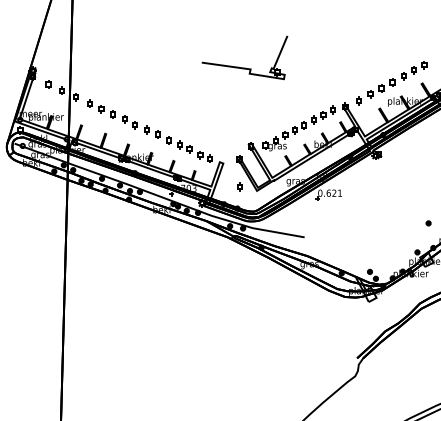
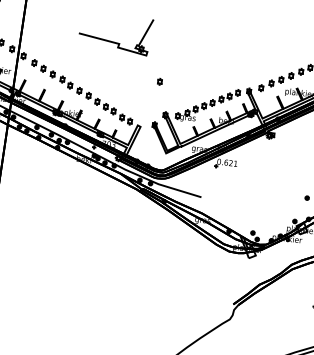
part: (244, 67) -> (114, 41), moved
part: (239, 186) -> (159, 81), moved

